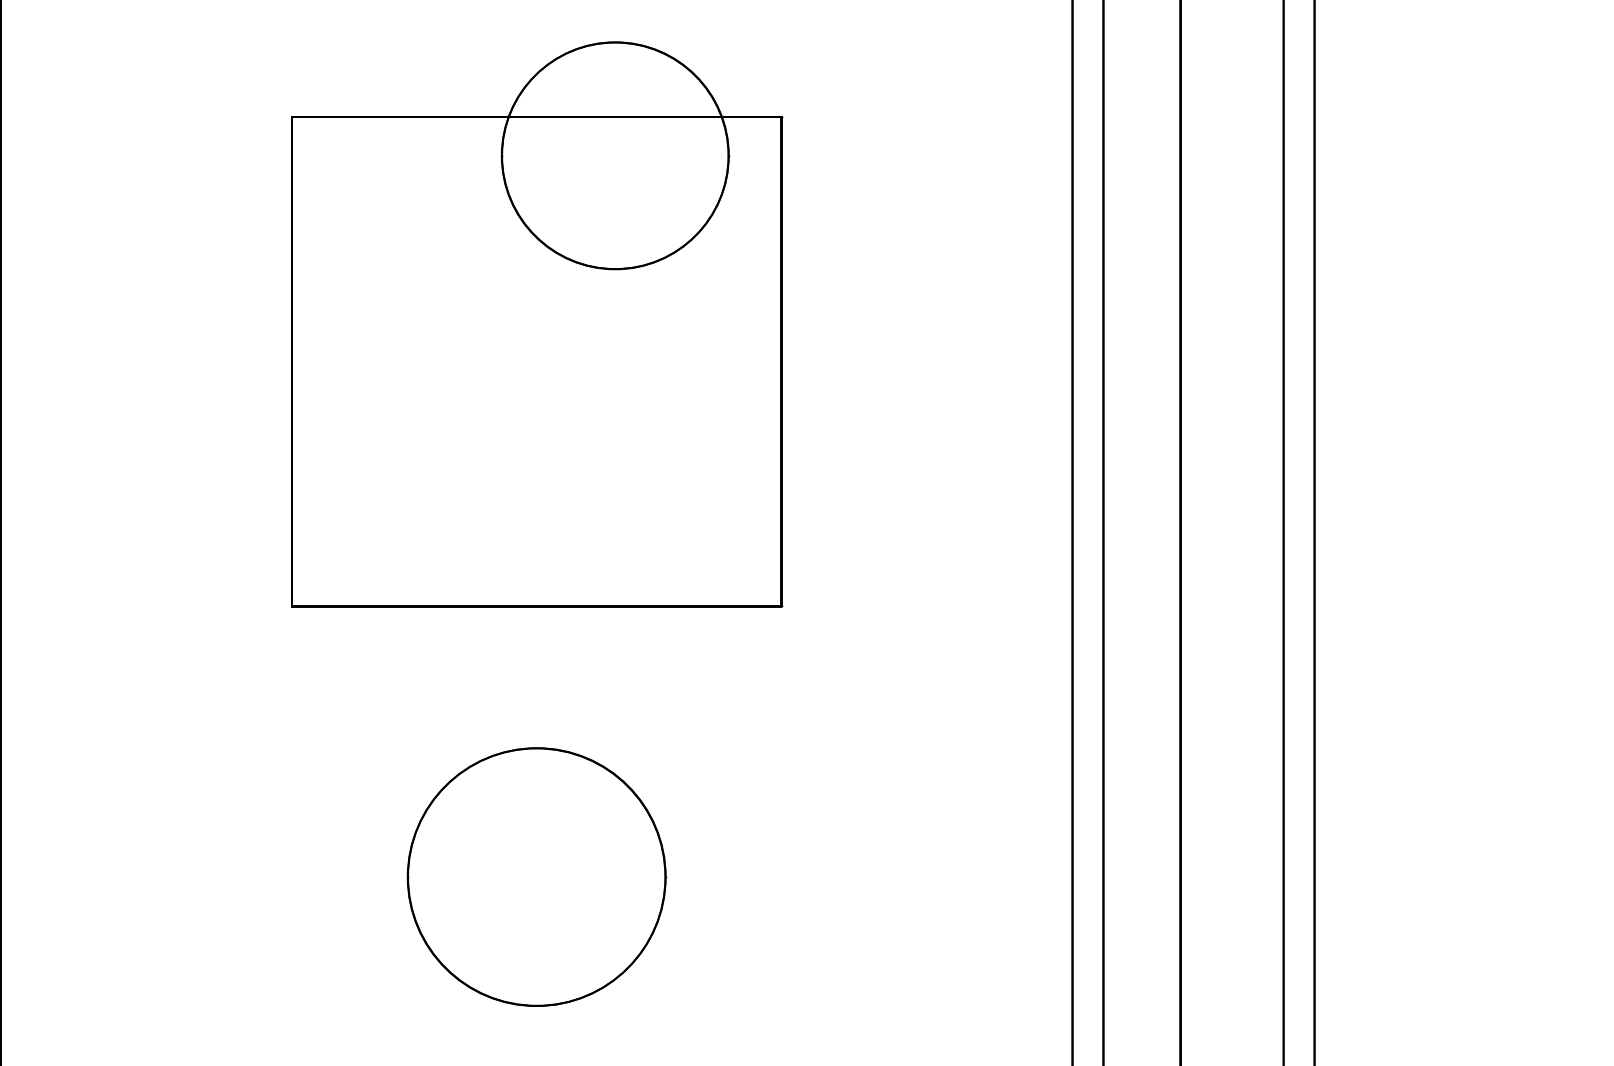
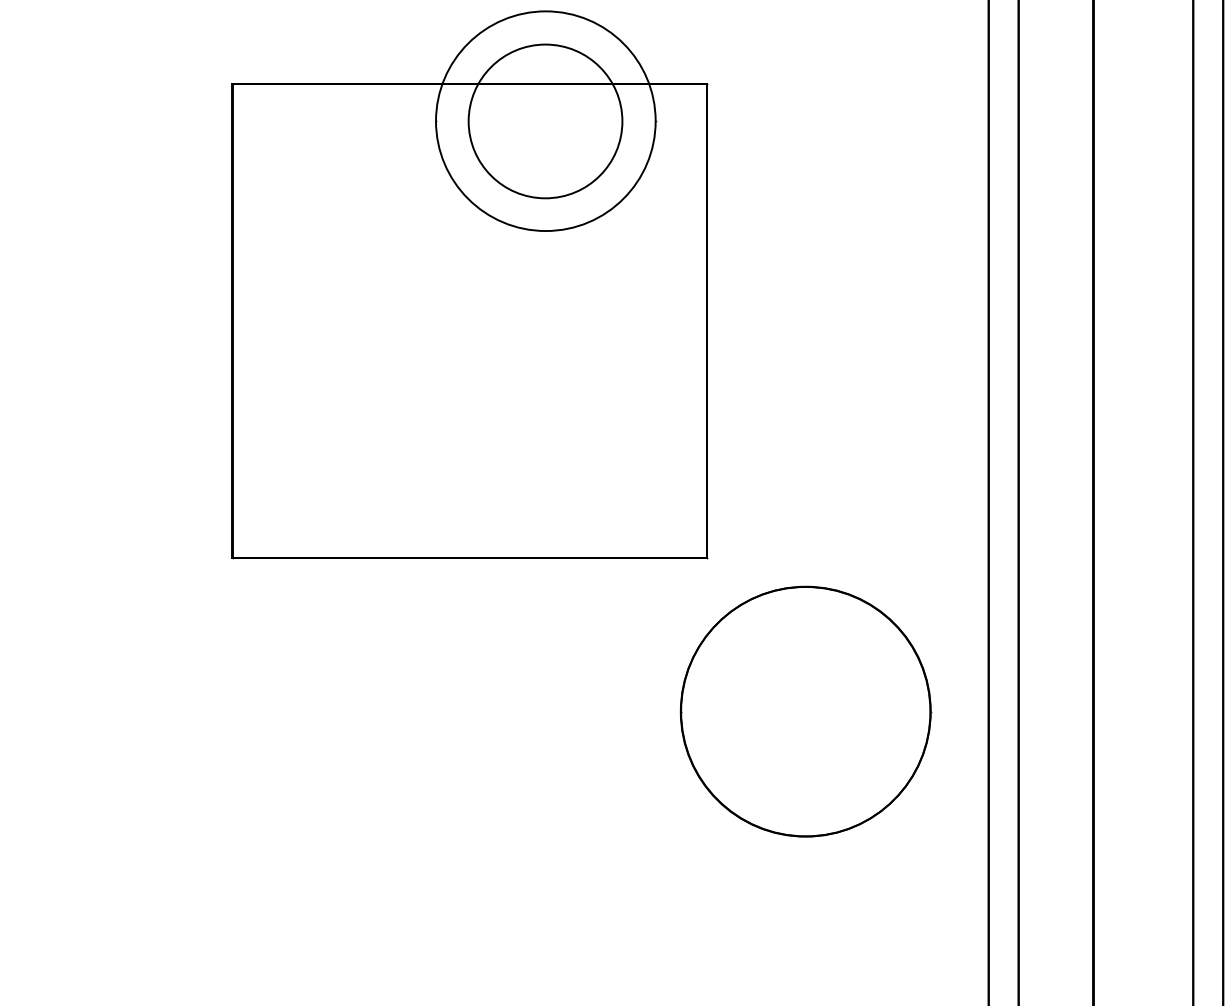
circle: (614, 155) -> (544, 121), size x0.7
part: (536, 876) -> (805, 711), moved

